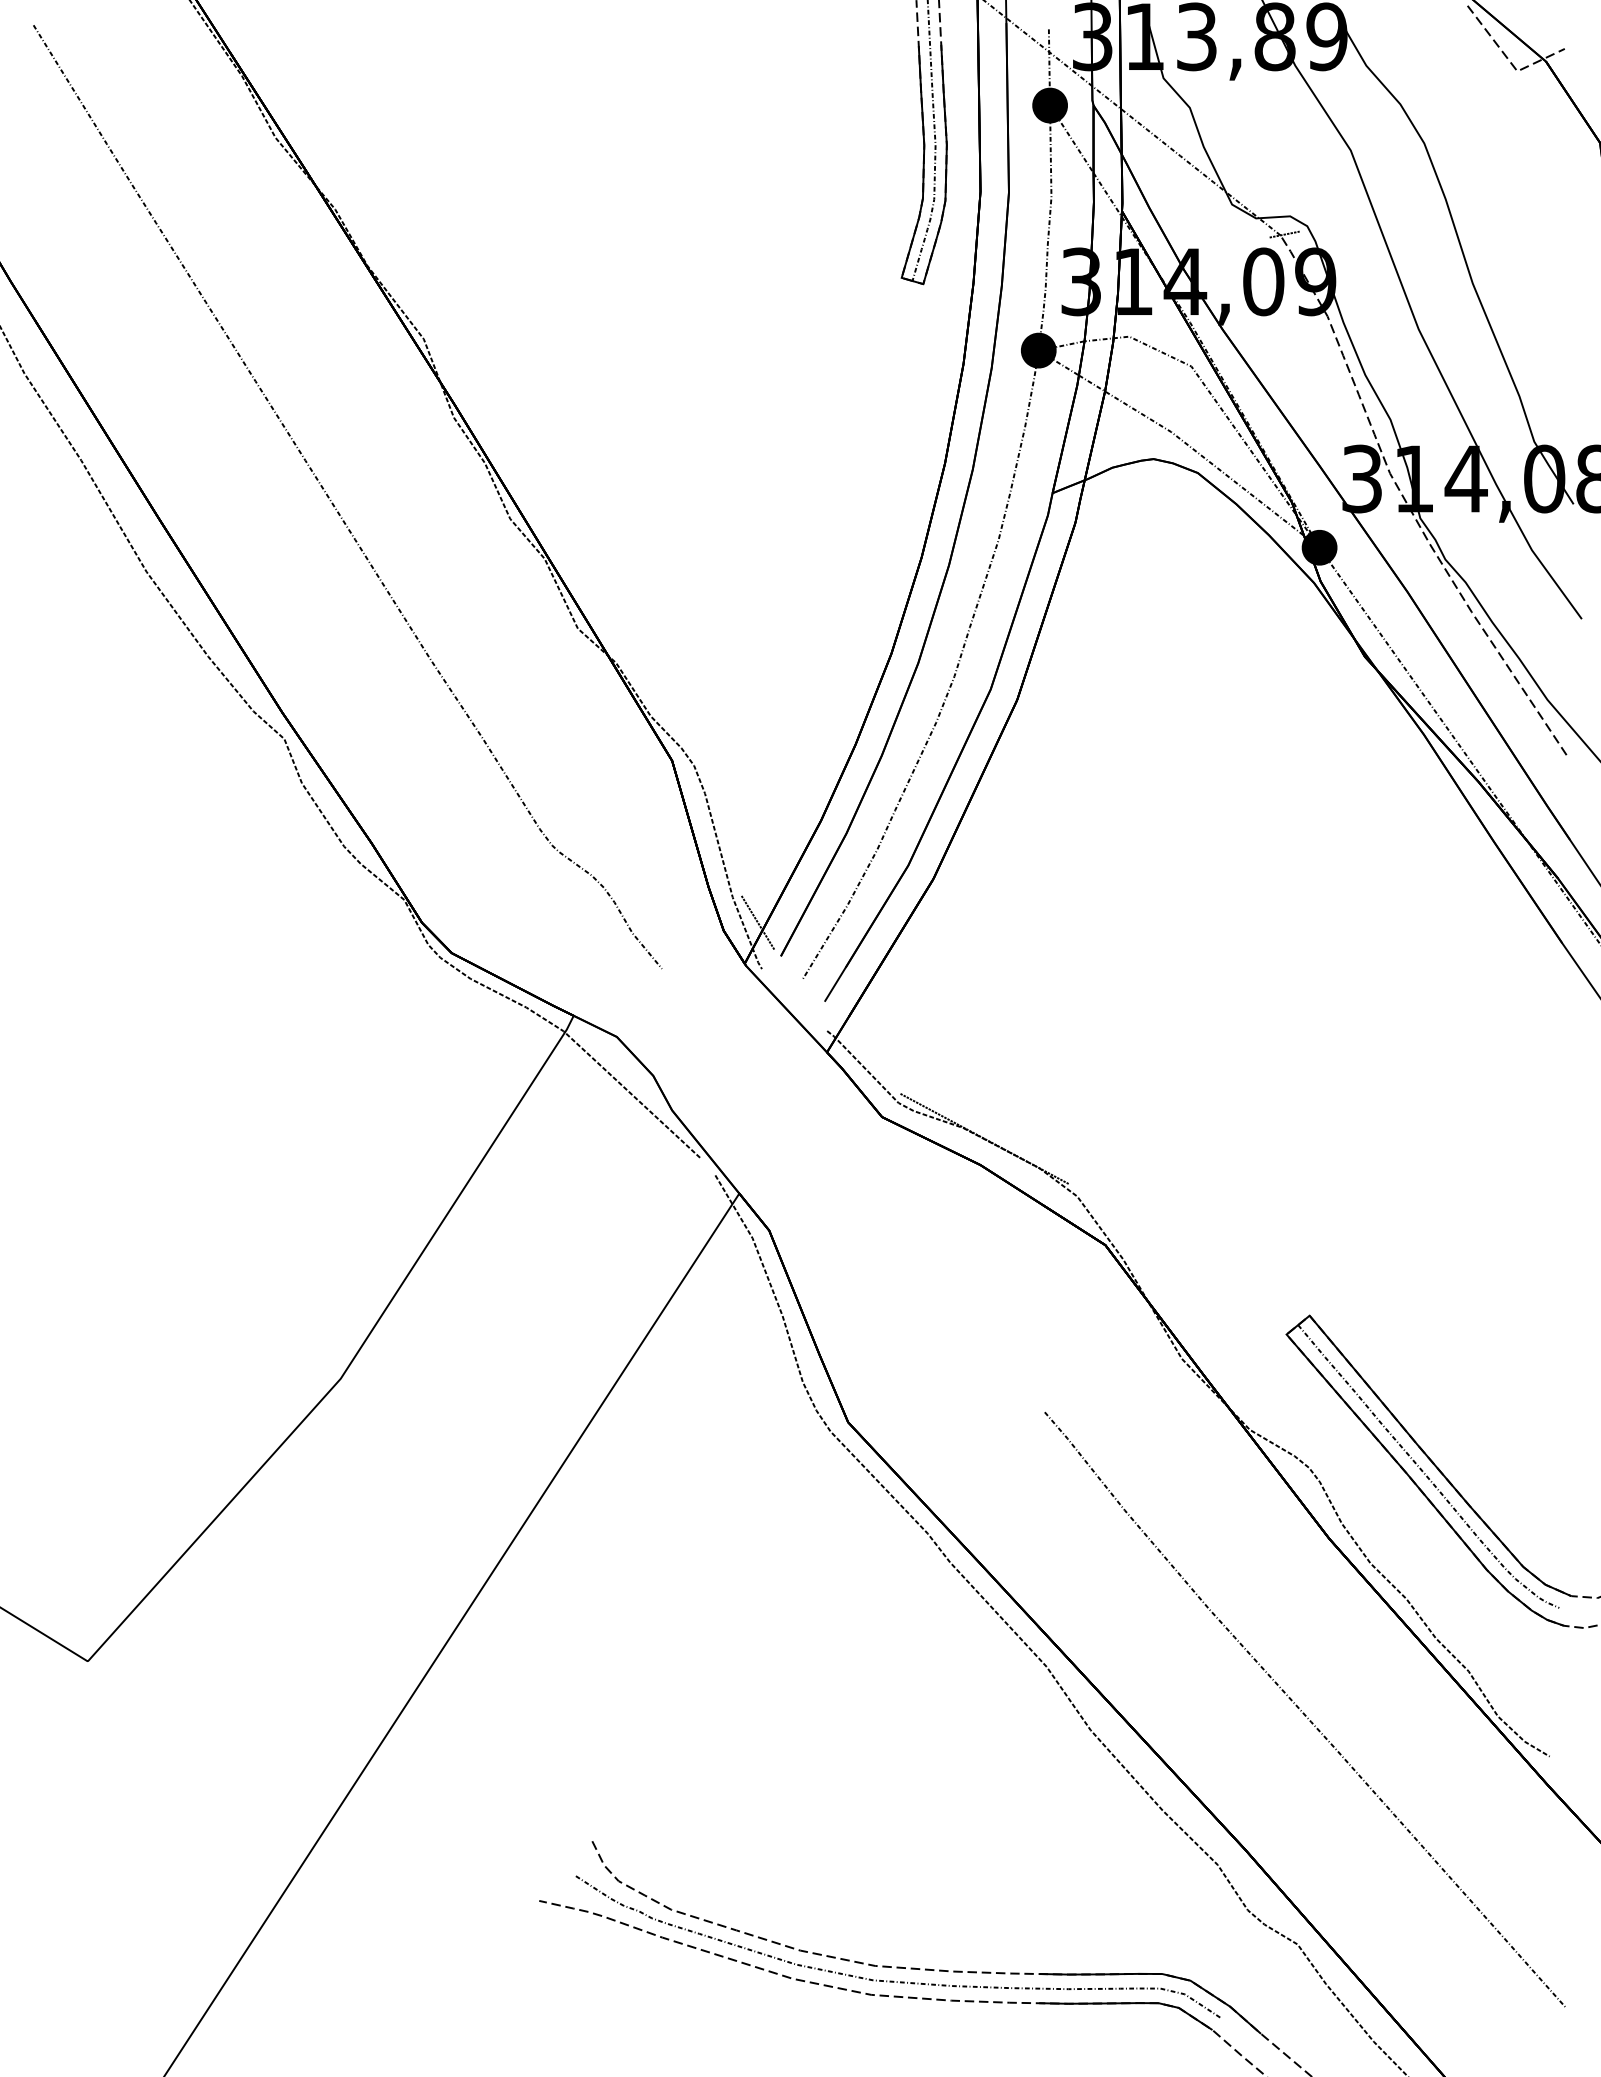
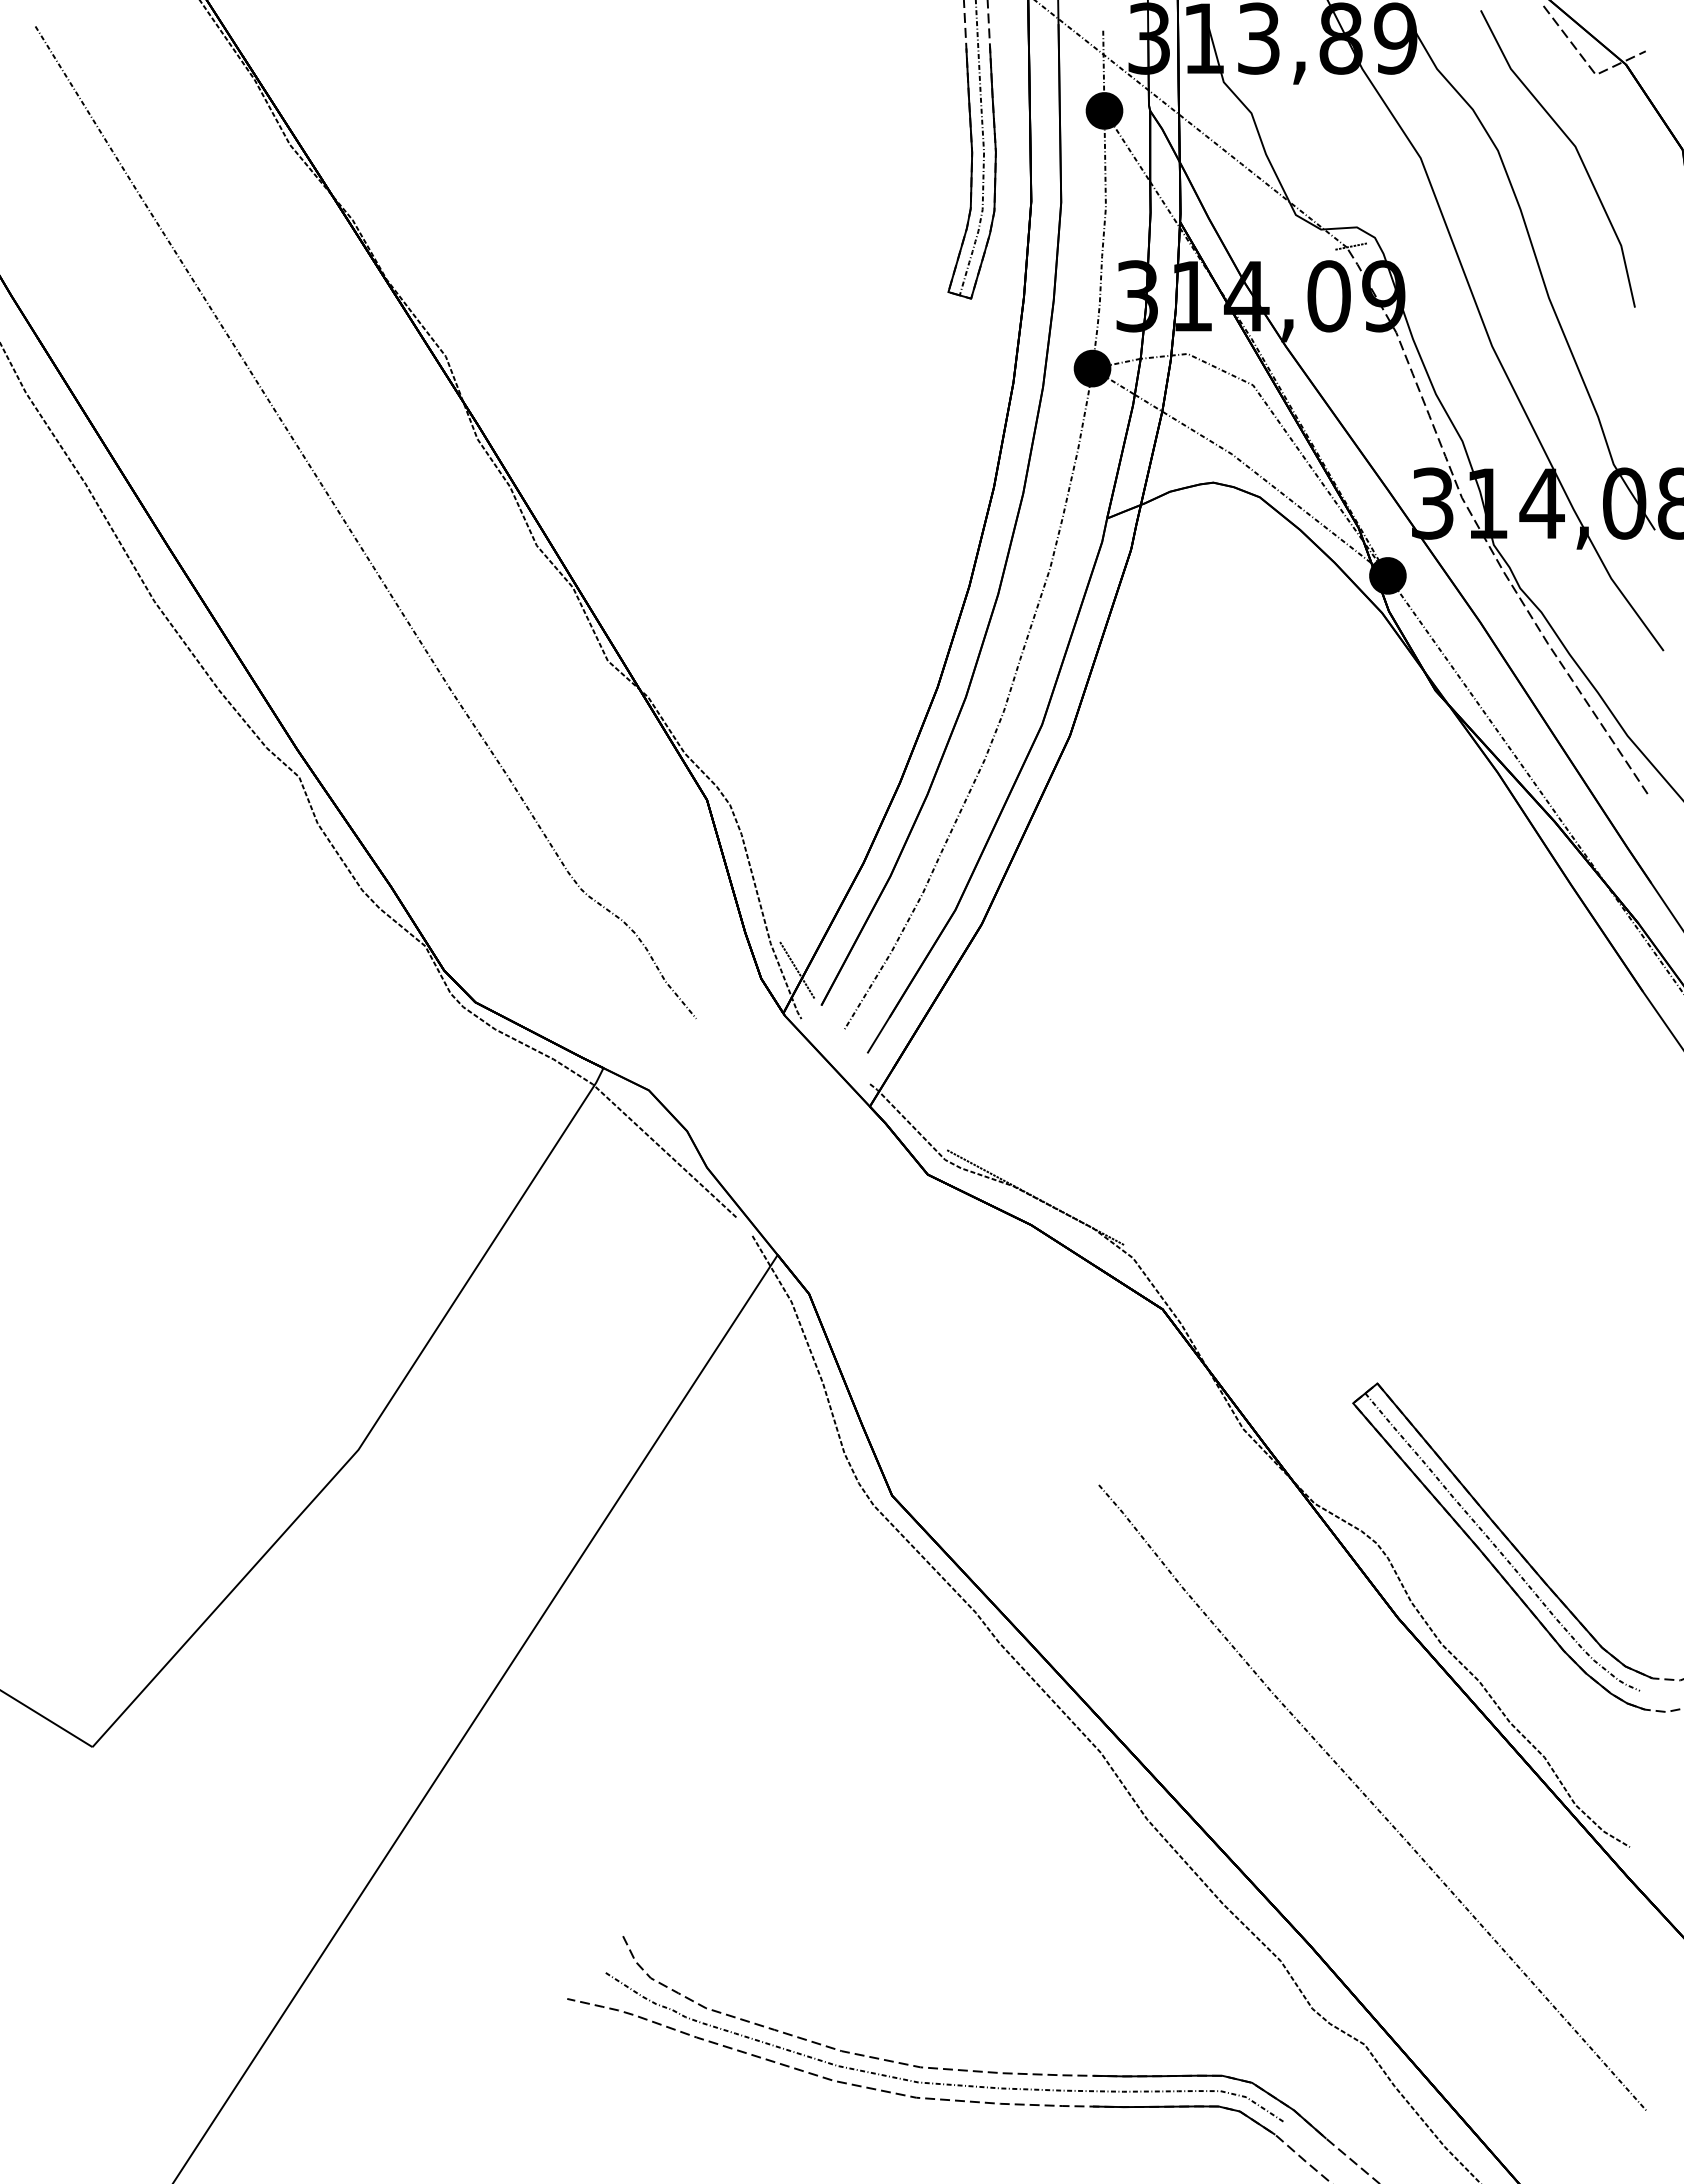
line: (1497, 142) -> (1575, 149), added

